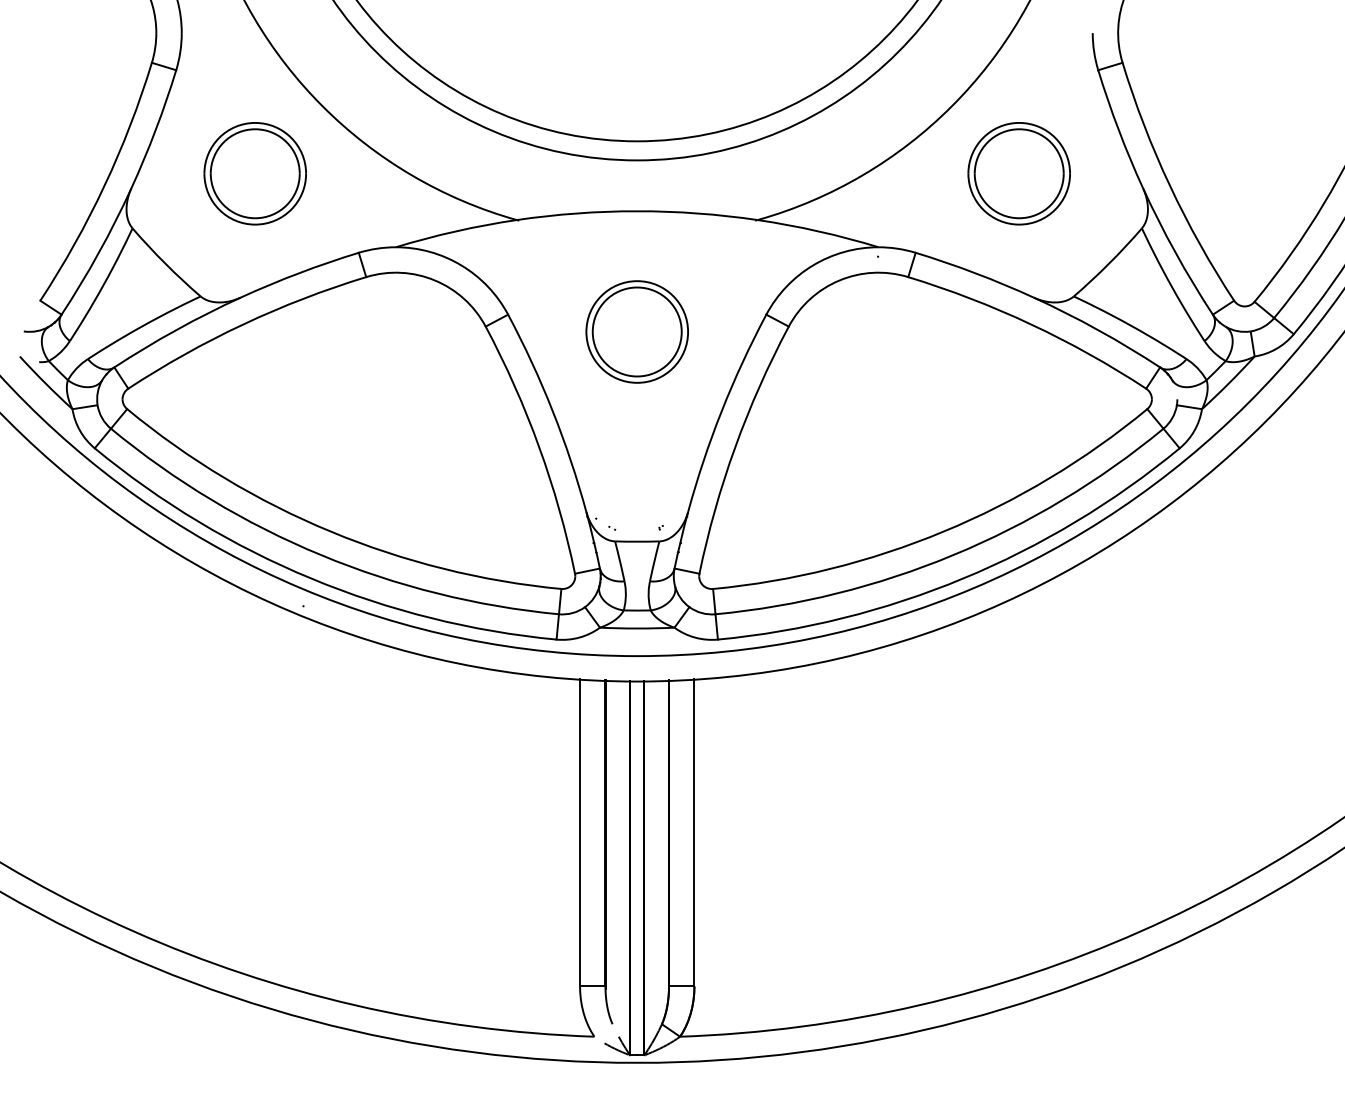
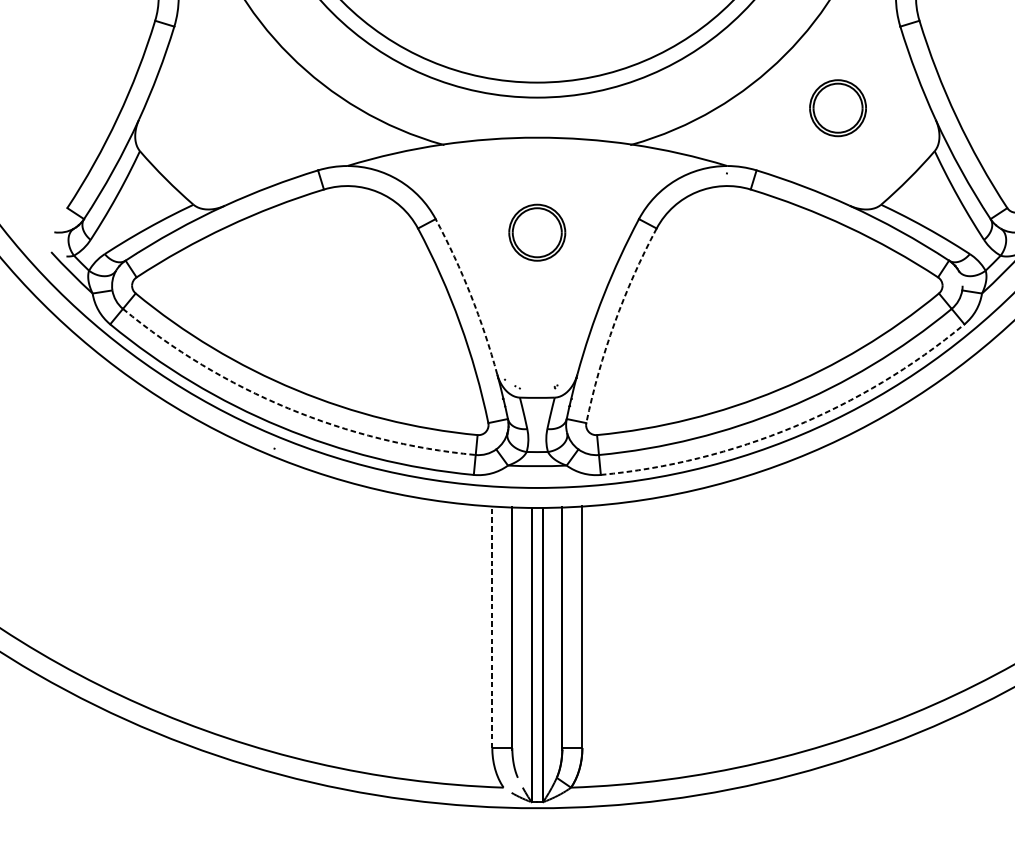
part: (254, 173) -> (235, 107), removed
part: (1018, 173) -> (837, 107), size x0.7
part: (636, 331) -> (536, 232), size x0.7
arc: (552, 411) -> (470, 295), solid -> dashed
arc: (735, 447) -> (614, 323), solid -> dashed
arc: (321, 555) -> (288, 408), solid -> dashed
arc: (963, 578) -> (794, 426), solid -> dashed
line: (580, 832) -> (492, 626), solid -> dashed

